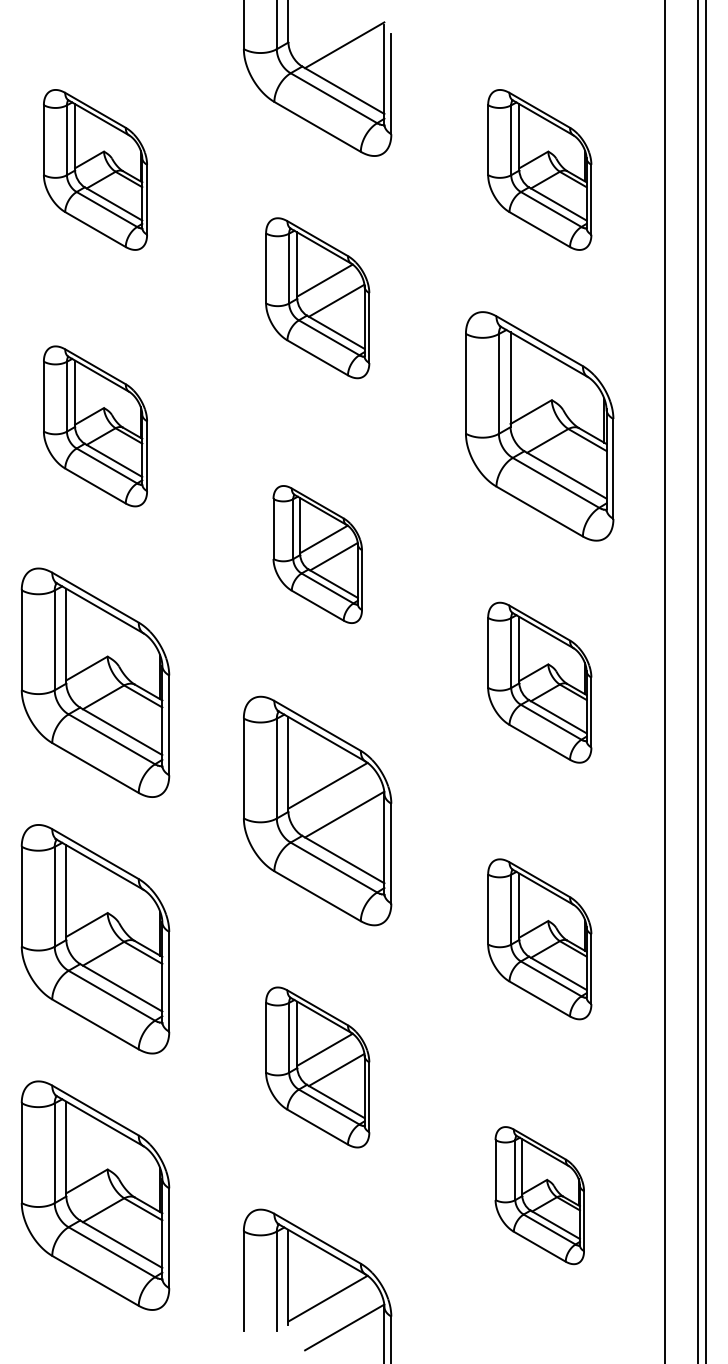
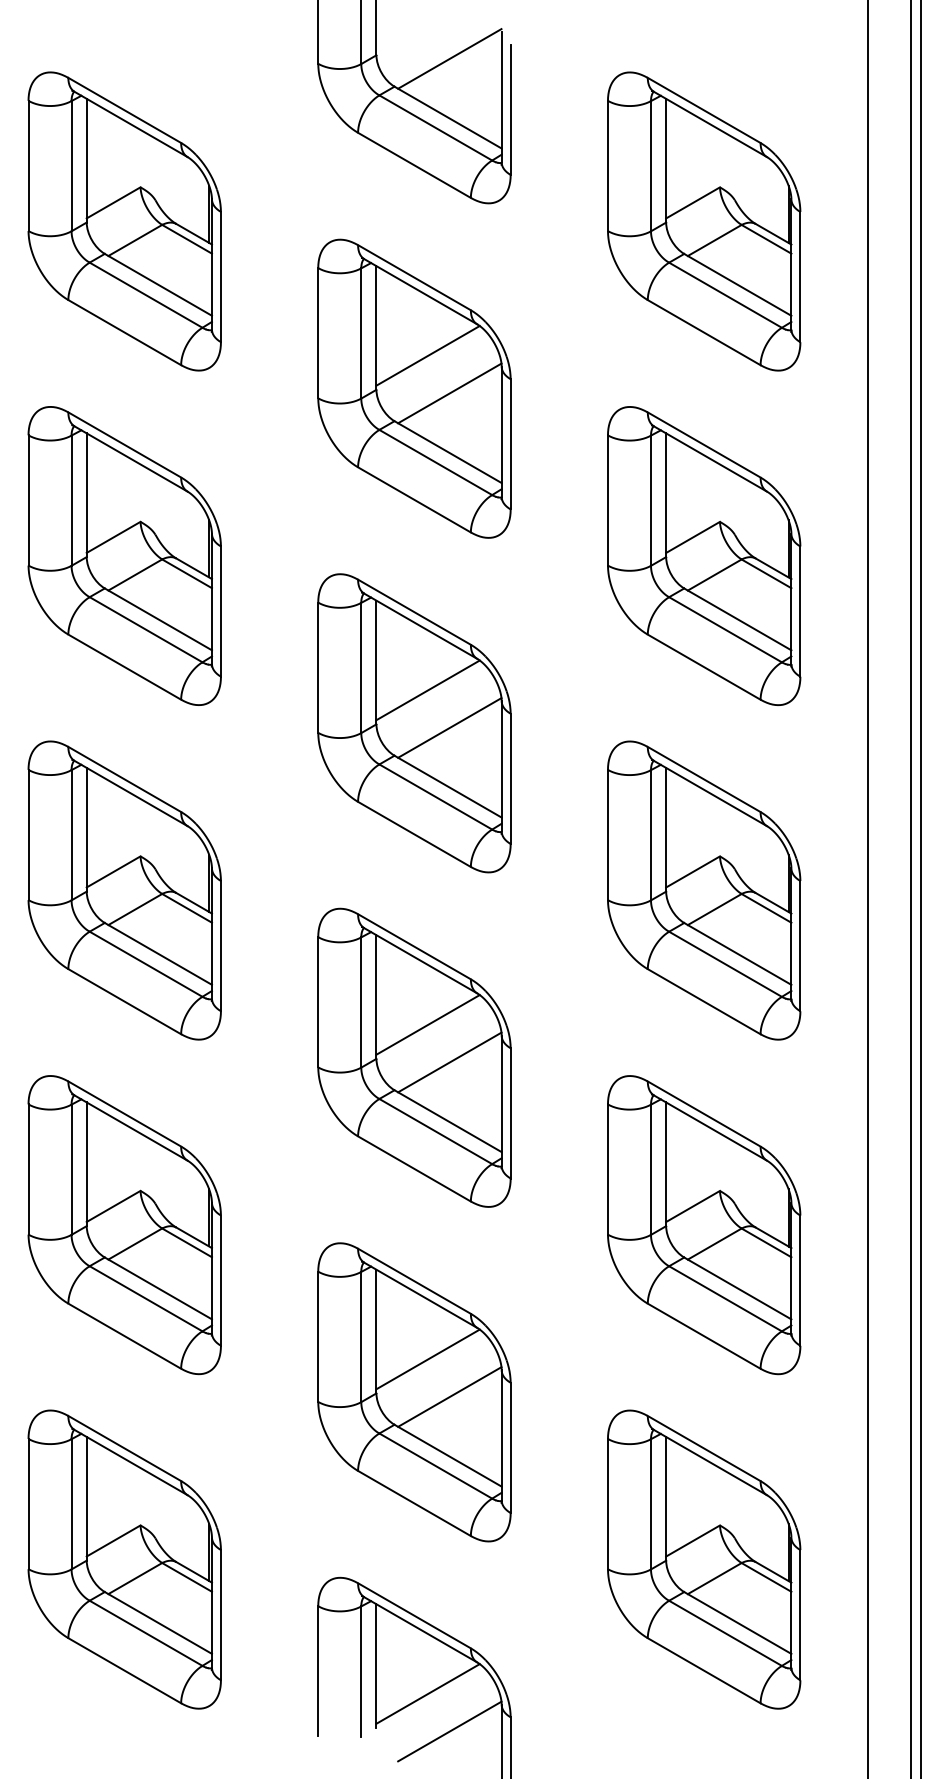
part: (95, 169) -> (124, 220), size x1.43
part: (539, 169) -> (703, 220), size x1.43
part: (317, 298) -> (414, 389), size x1.43
part: (95, 426) -> (124, 556), size x1.43
part: (317, 554) -> (414, 723), size x1.67
part: (539, 682) -> (703, 890), size x1.43
part: (539, 939) -> (703, 1225), size x1.43
part: (317, 1067) -> (414, 1392), size x1.43
part: (539, 1195) -> (703, 1559), size x1.67

